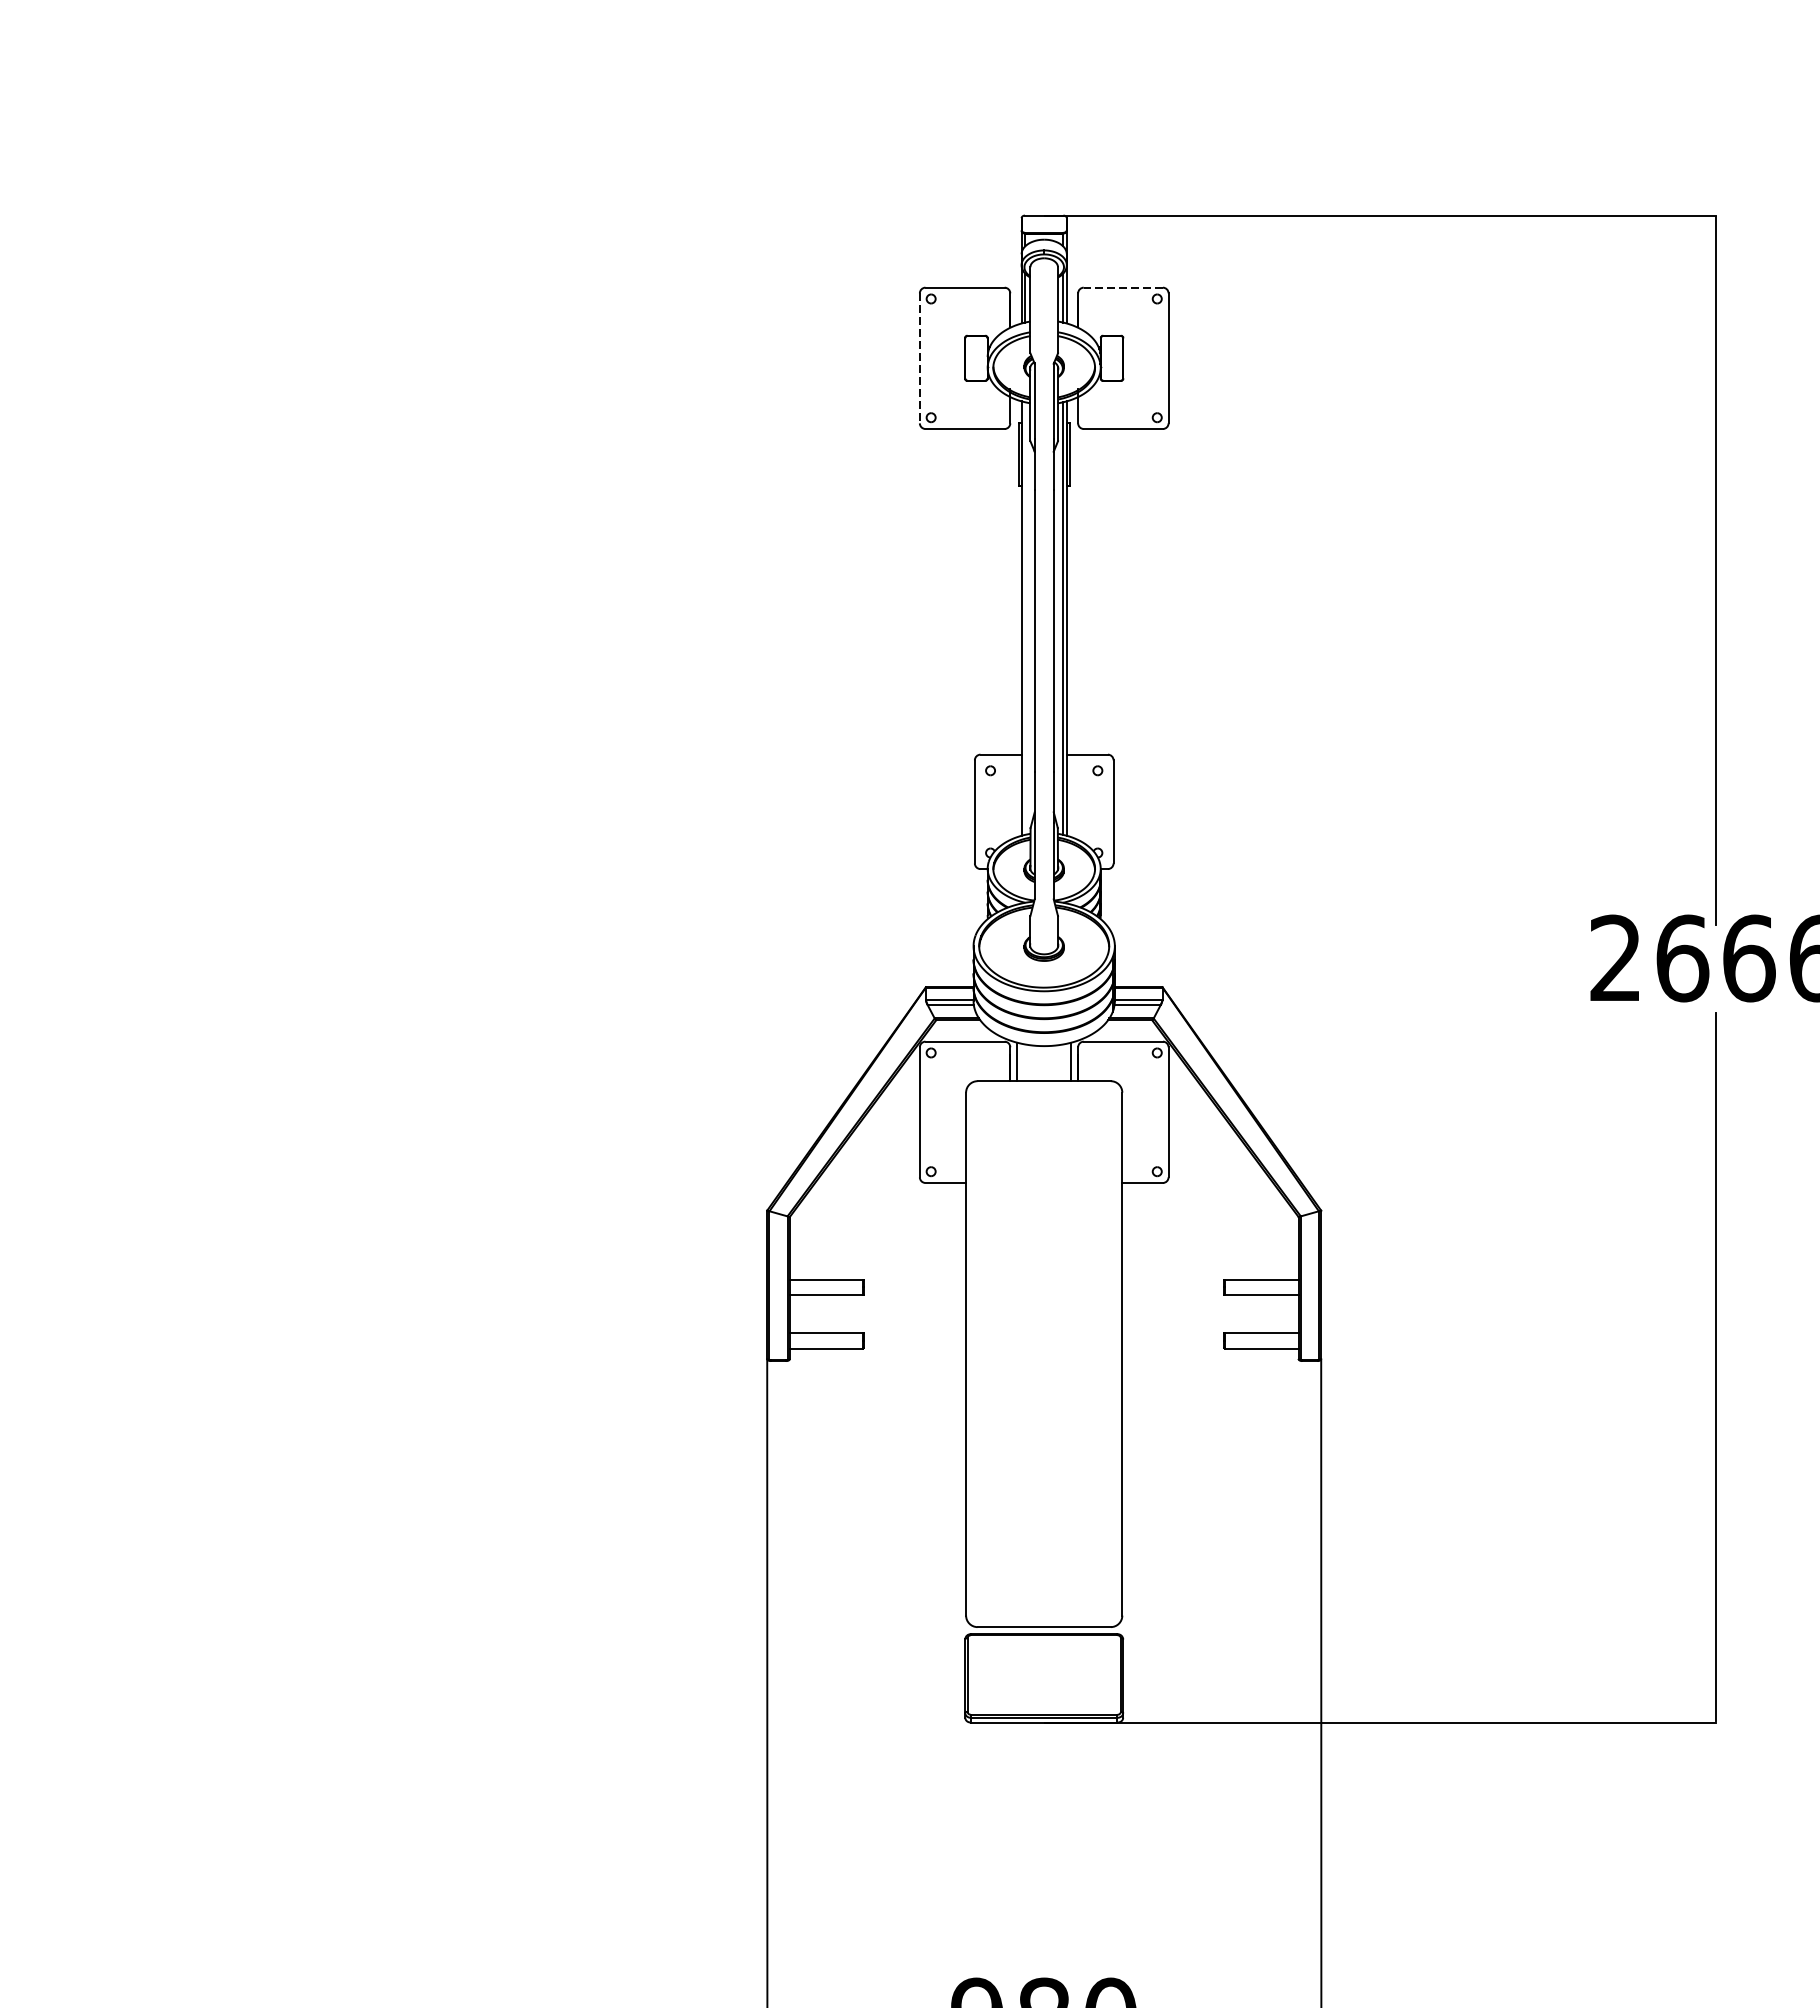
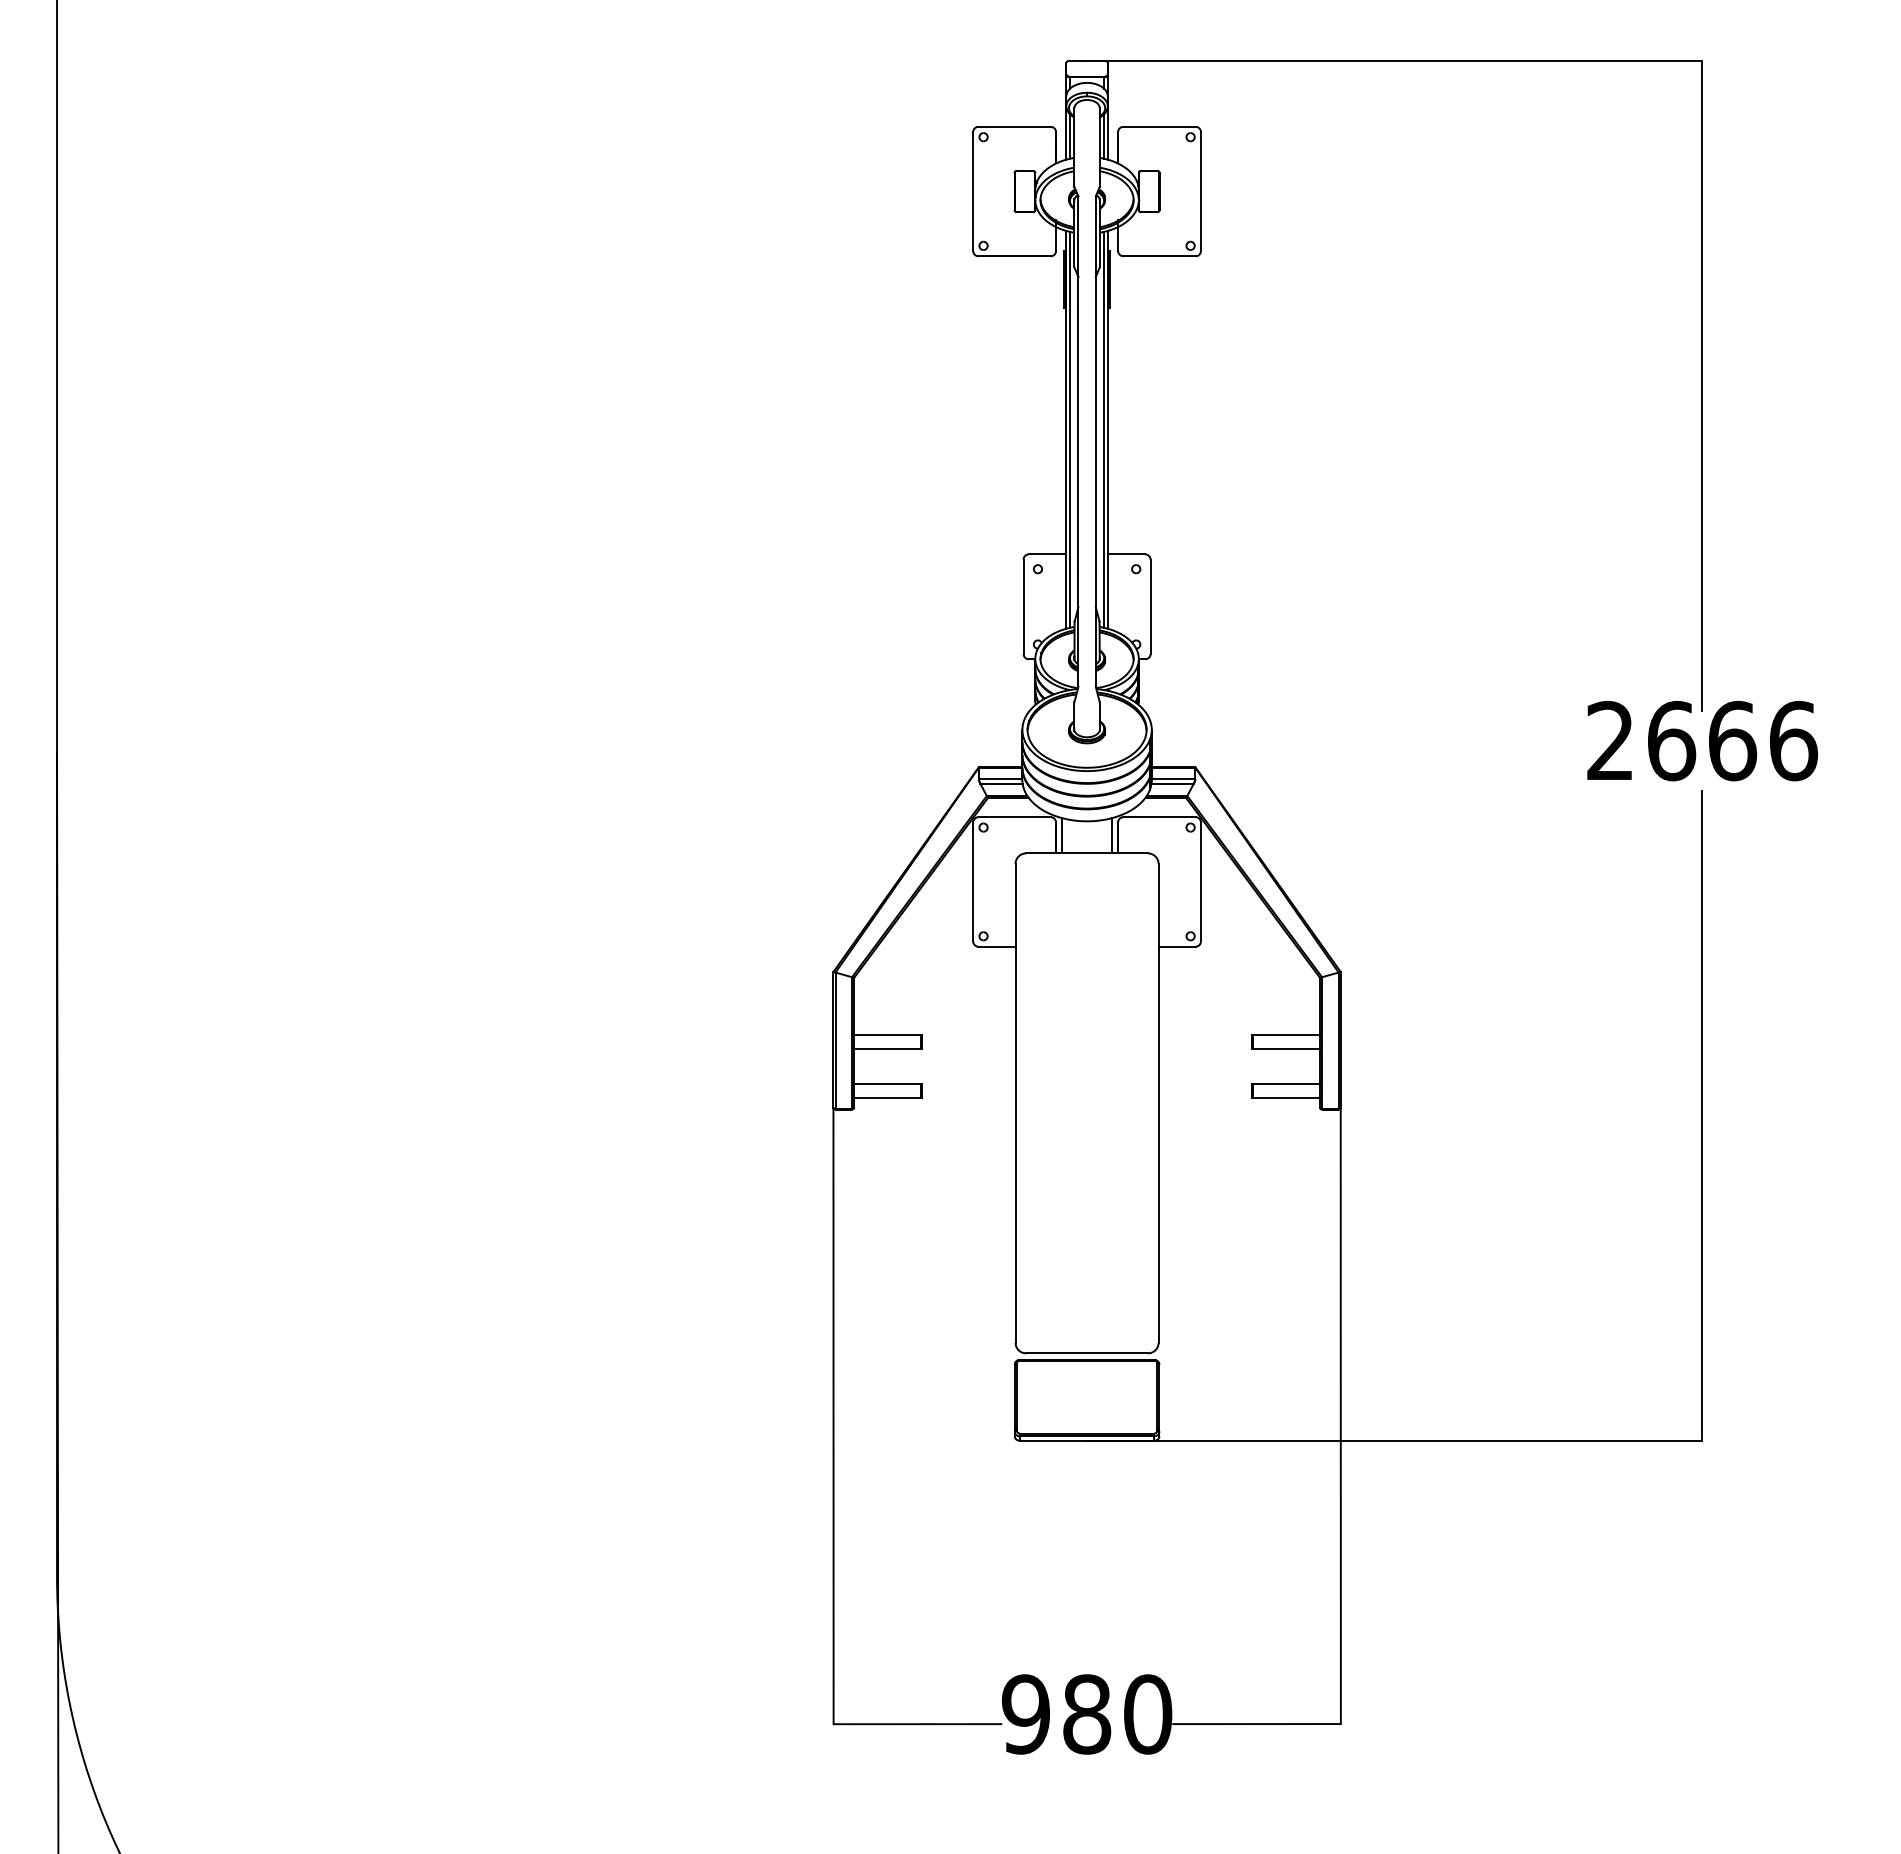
line: (1123, 287) -> (1159, 126), dashed -> solid
line: (920, 358) -> (973, 191), dashed -> solid
line: (1025, 618) -> (1069, 429), added

